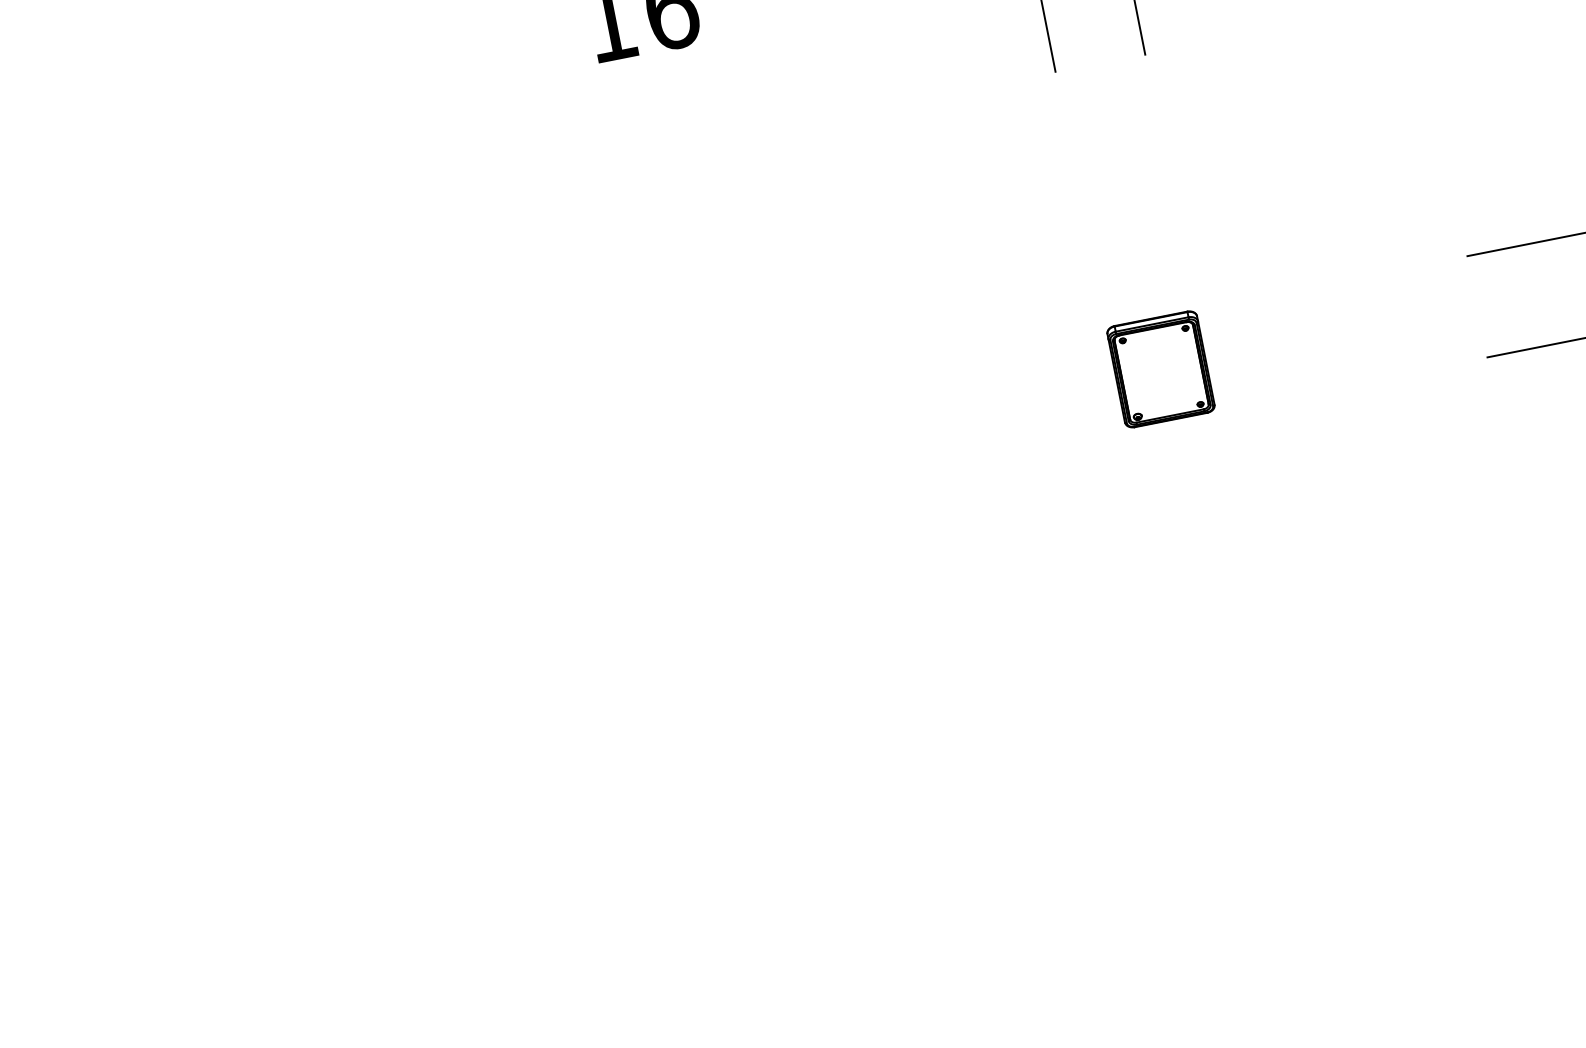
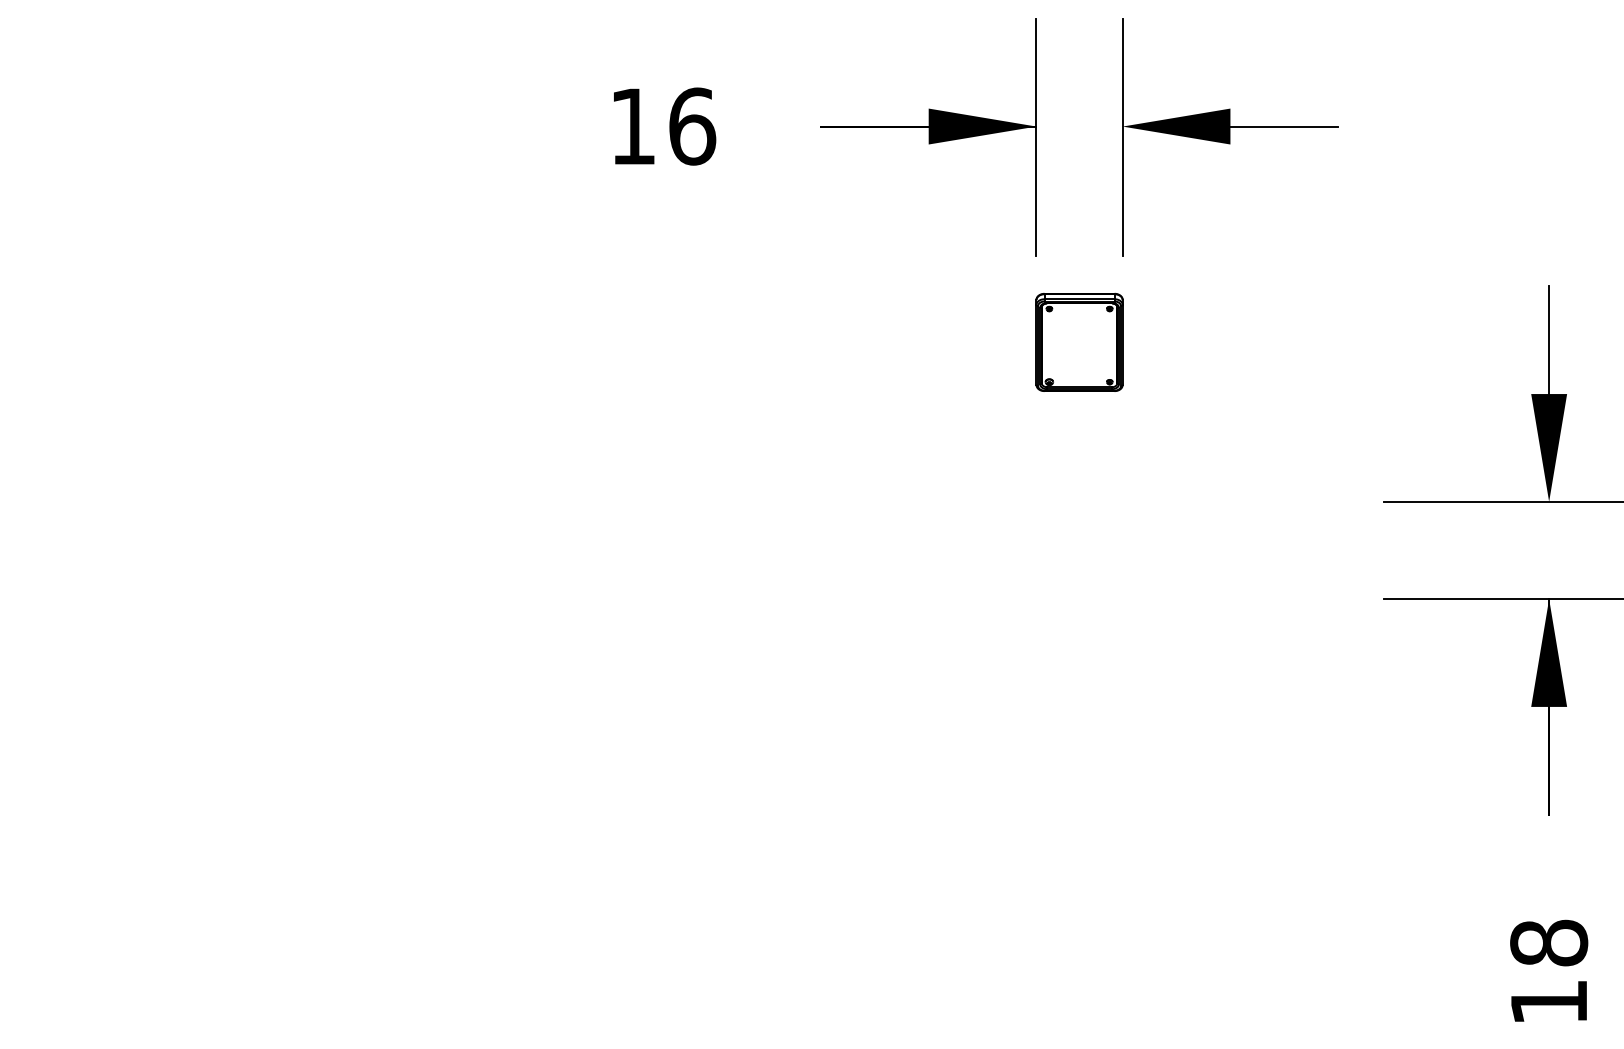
part: (1160, 368) -> (1079, 341), moved

